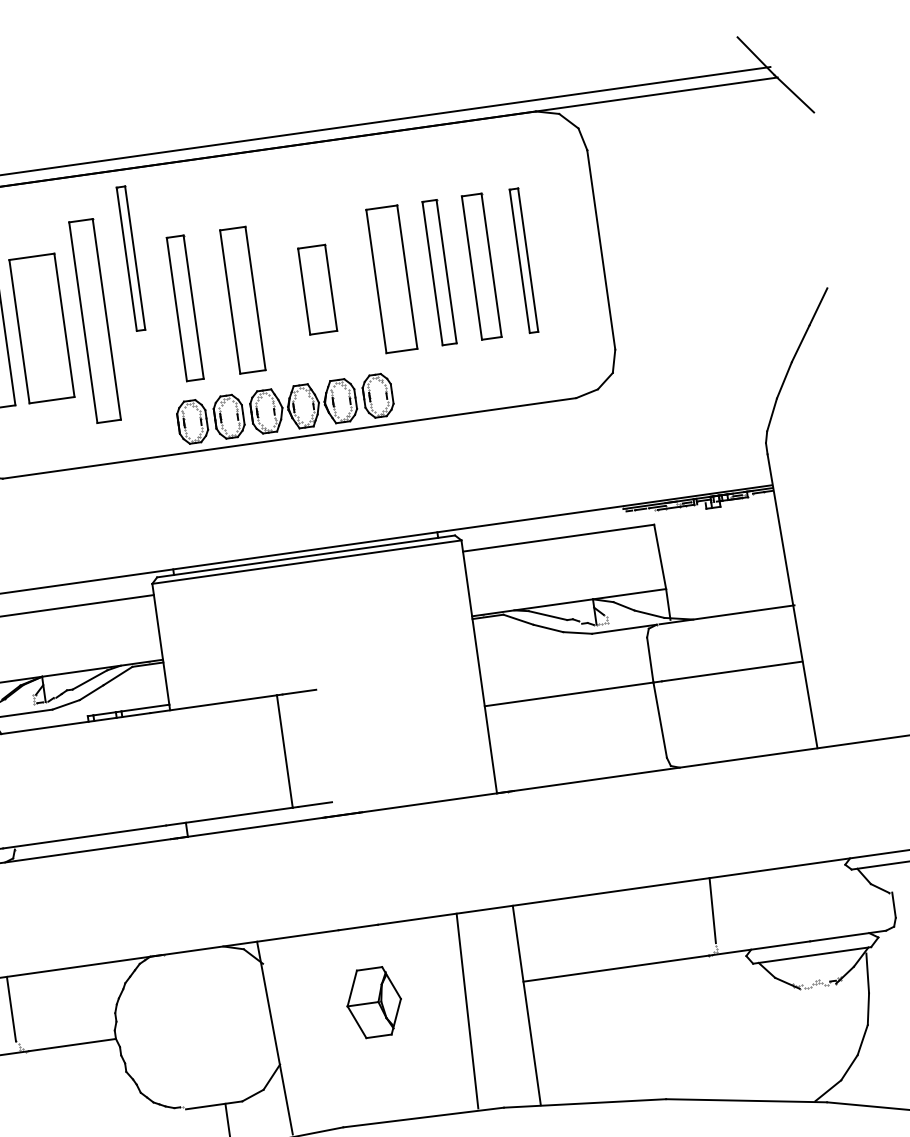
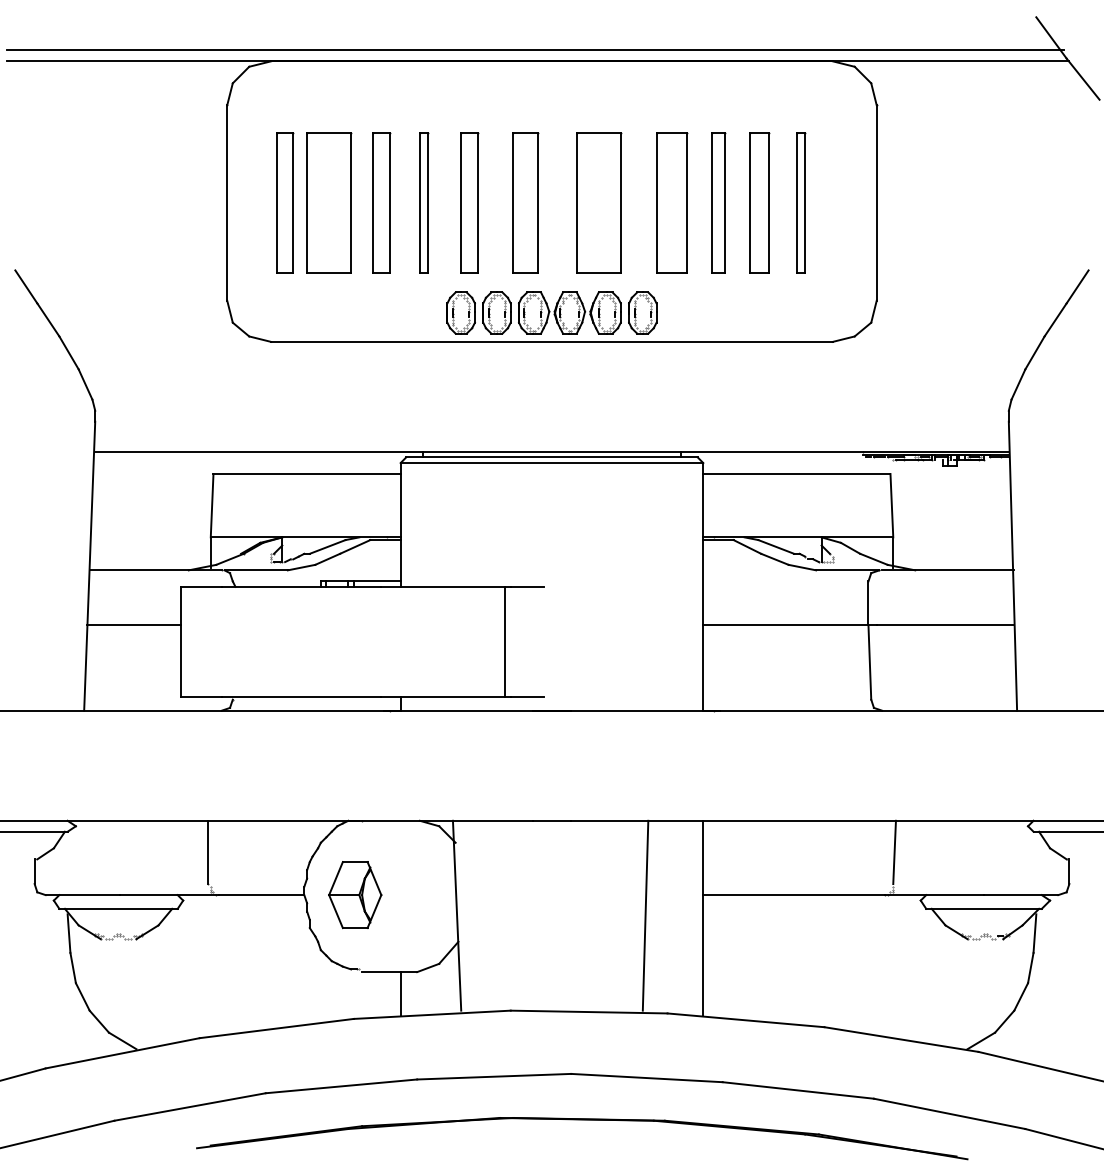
part: (131, 258) -> (424, 202), moved
part: (318, 289) -> (599, 202), size x1.67
part: (95, 320) -> (381, 202), size x0.71
part: (374, 1003) -> (355, 895), moved

